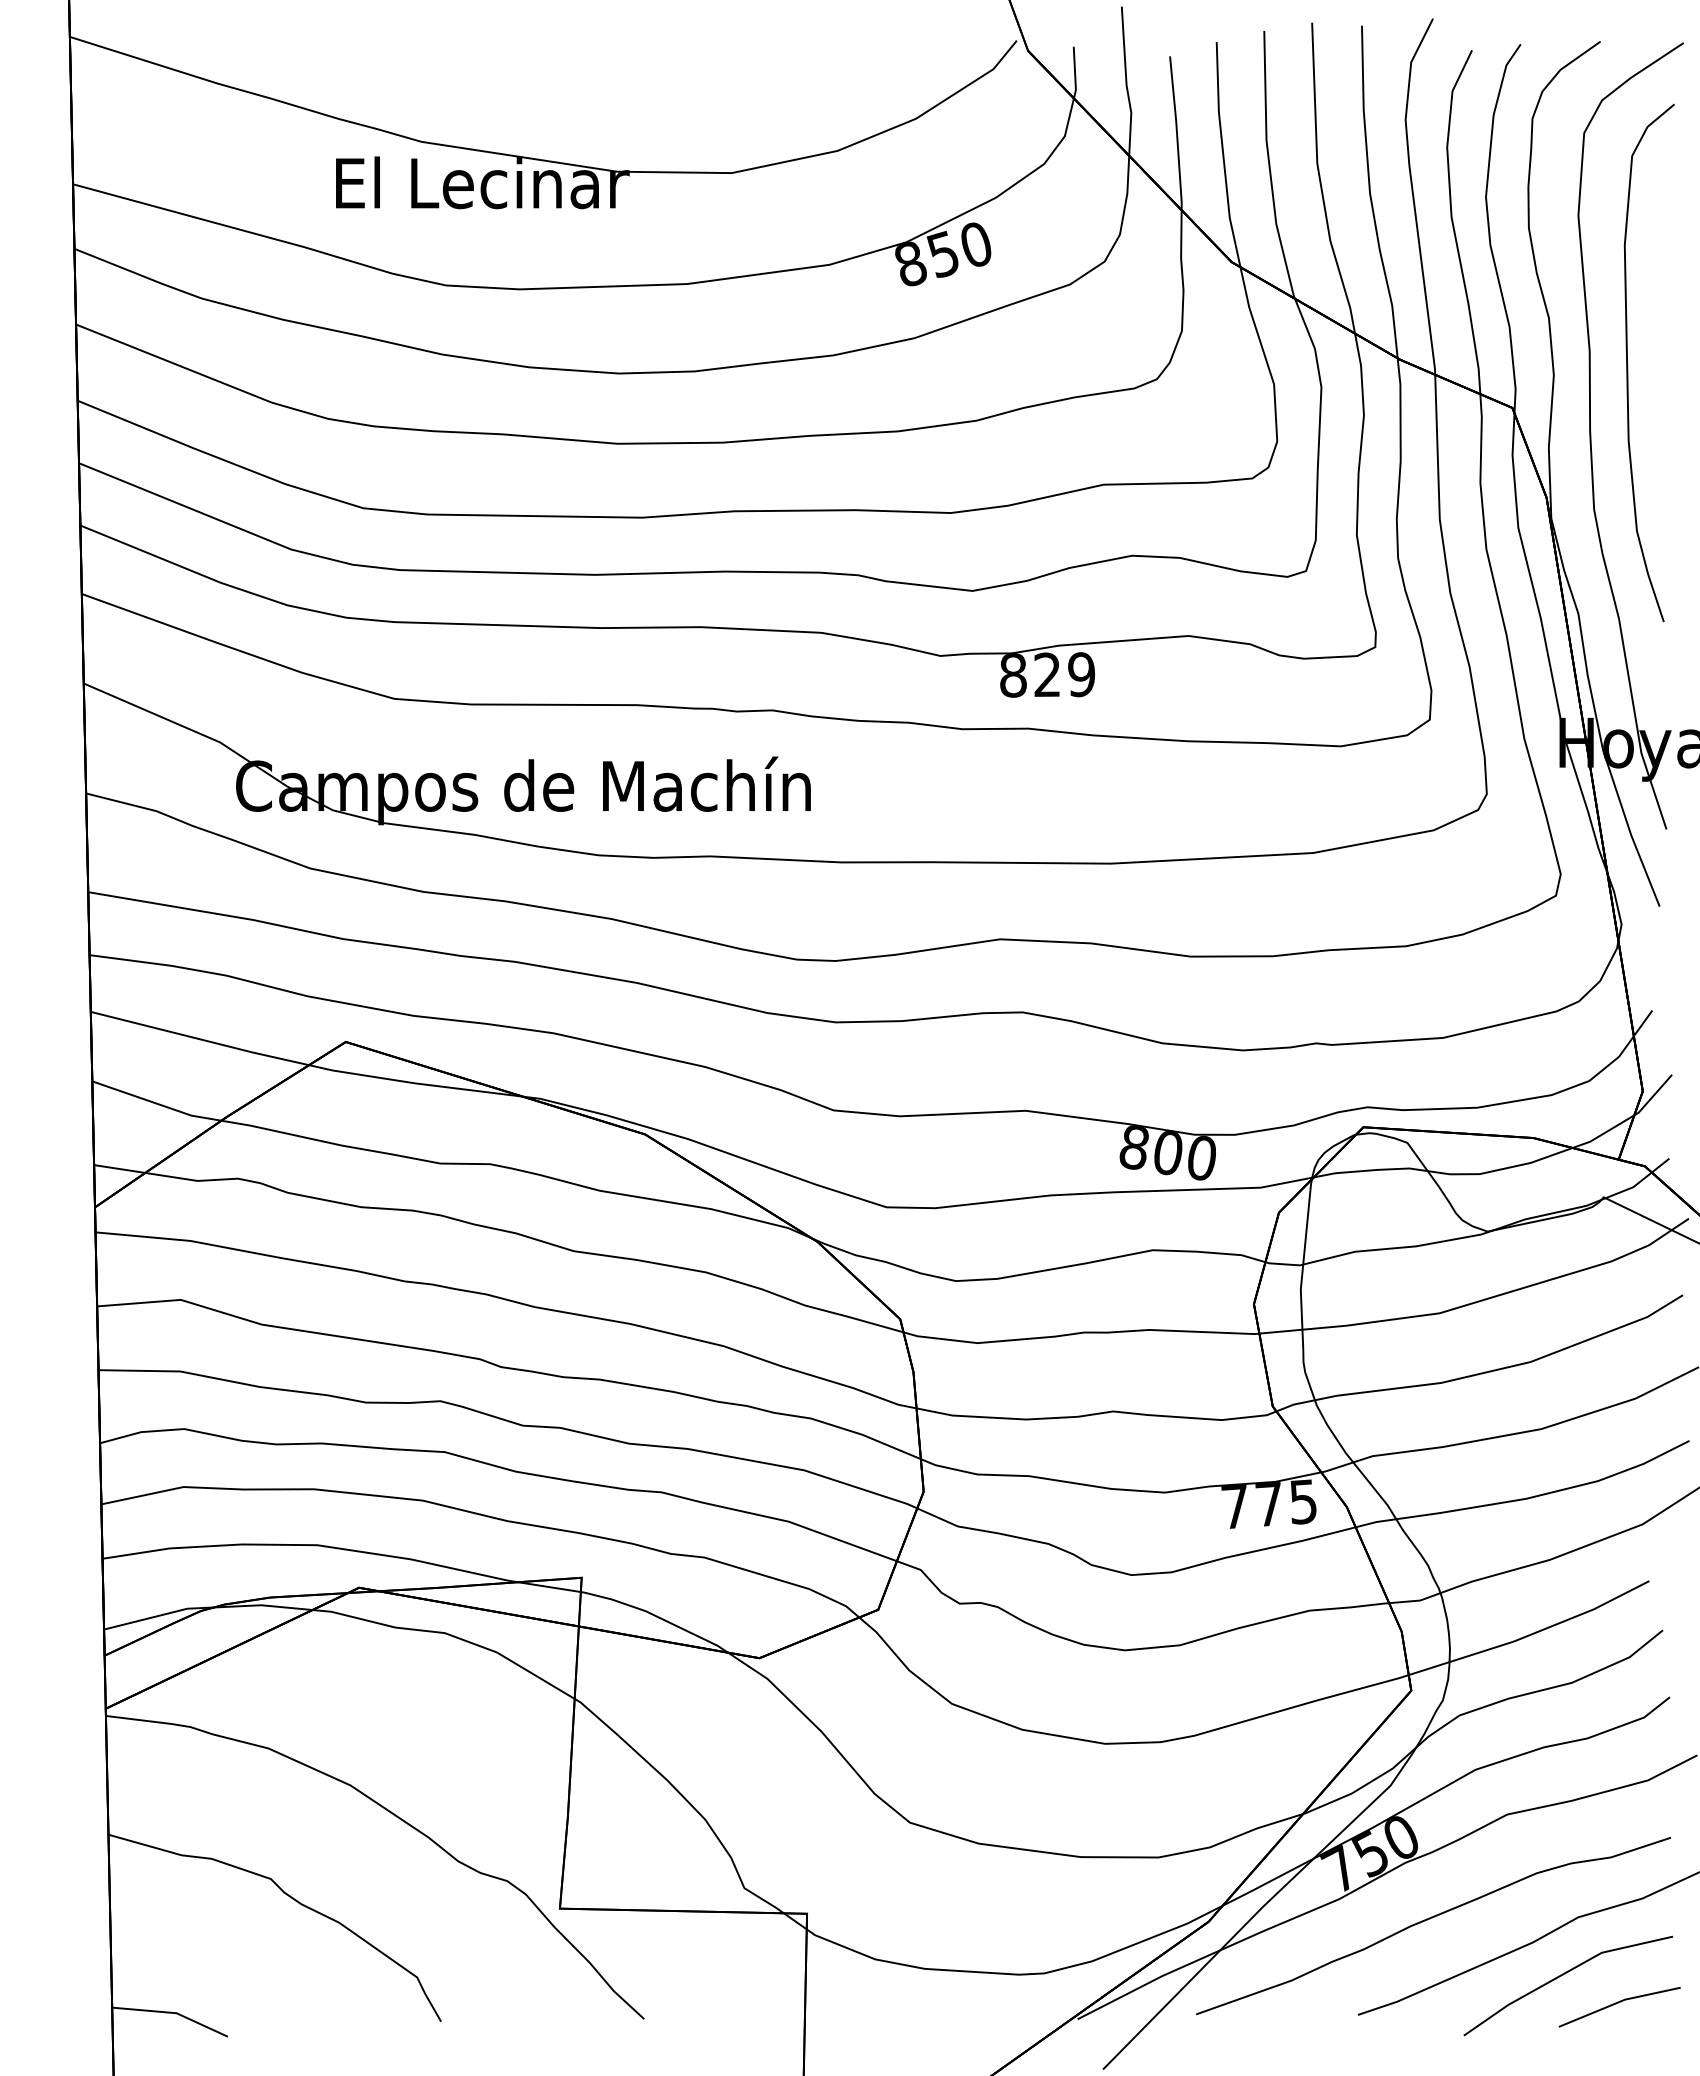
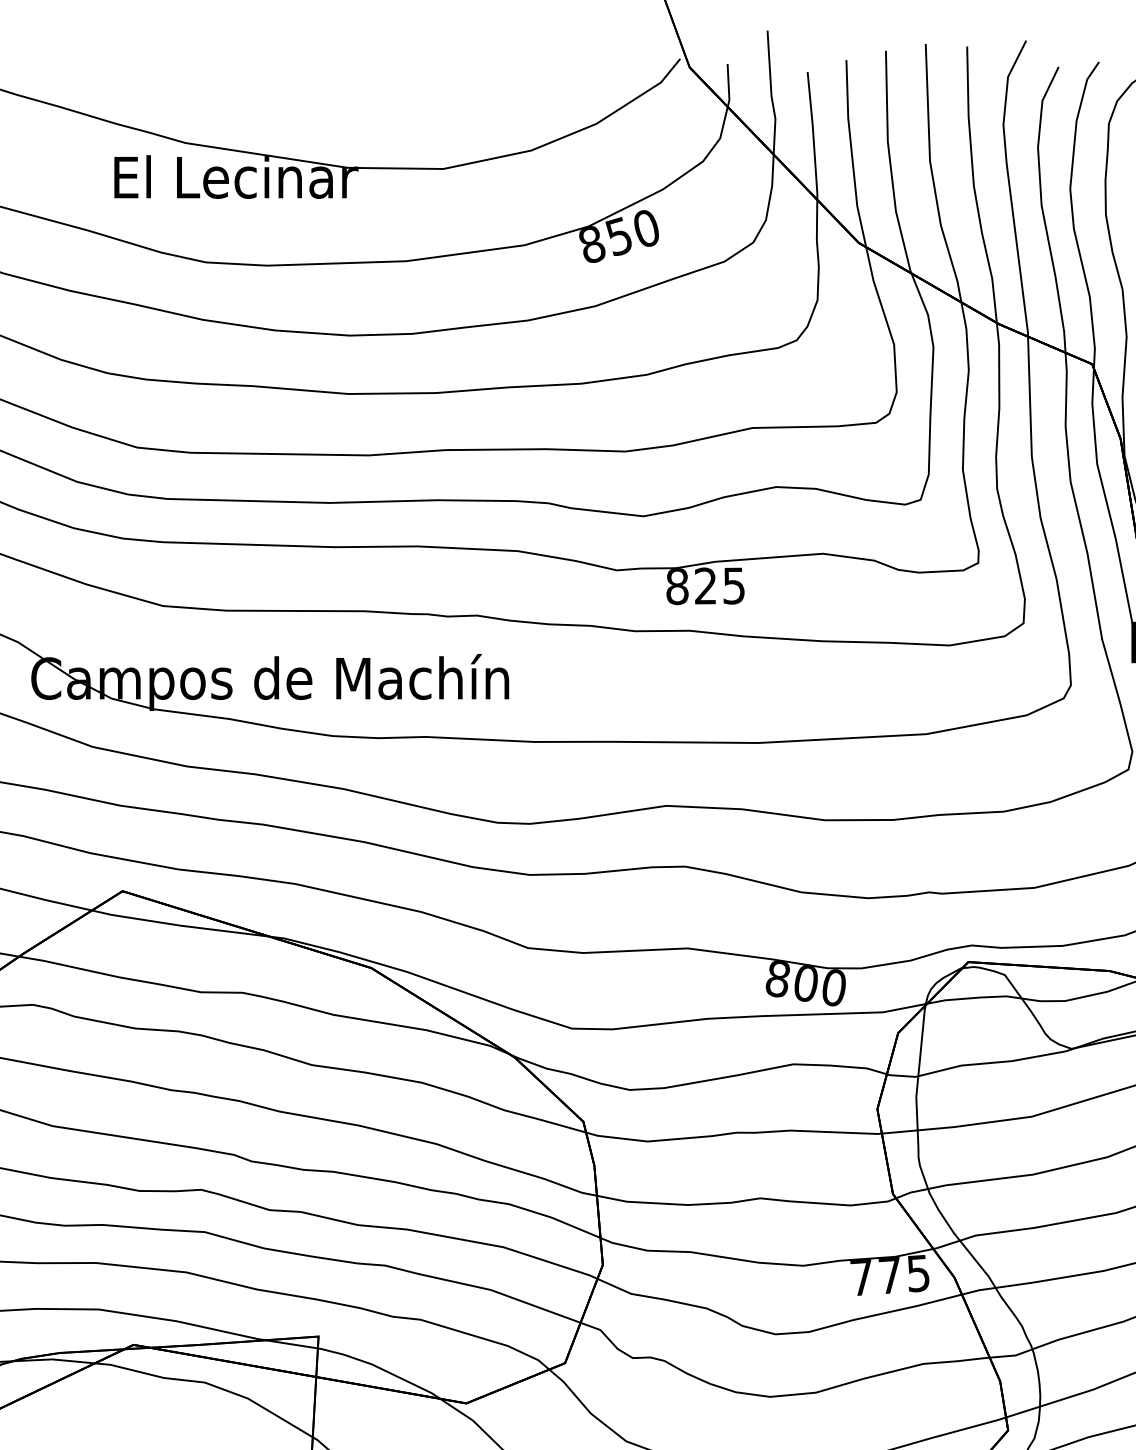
text: (1081, 674) -> (734, 585), 829 -> 825

